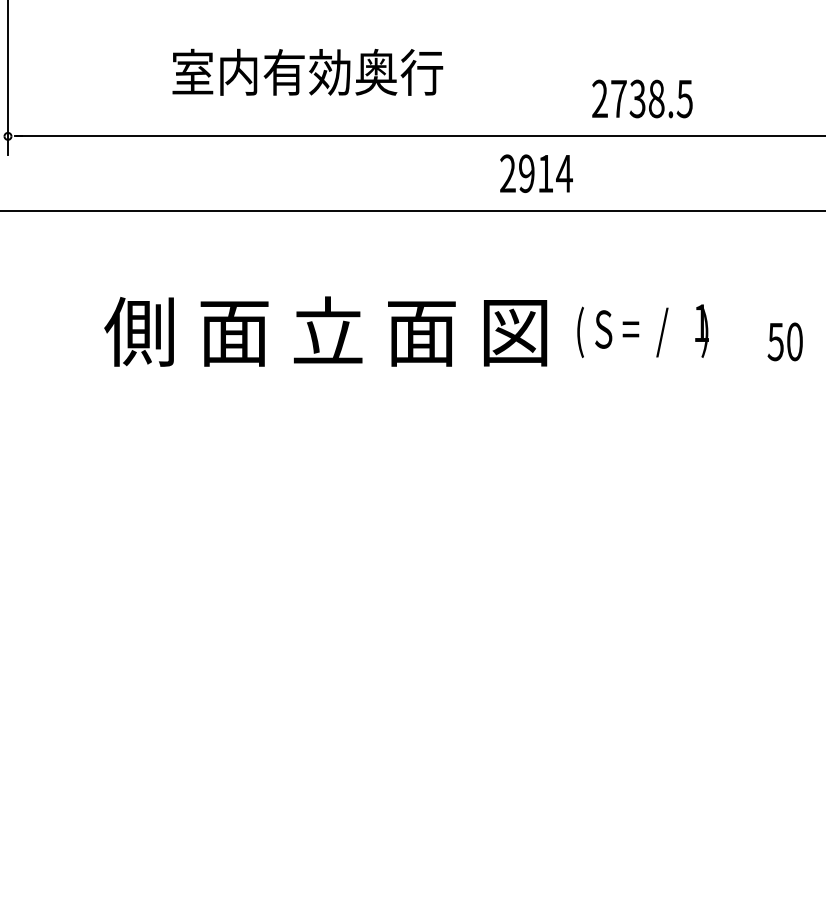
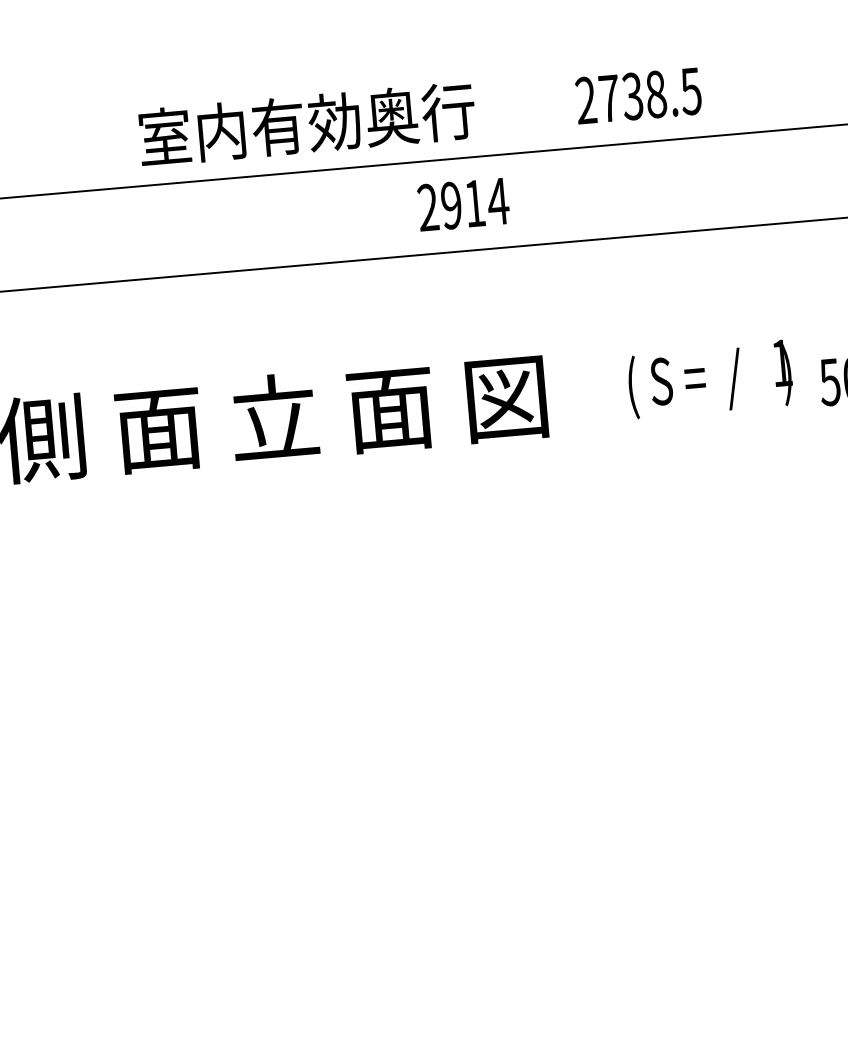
text: (307, 71) -> (306, 123), moved
text: (536, 173) -> (463, 204), moved
text: (642, 330) -> (709, 378), moved

